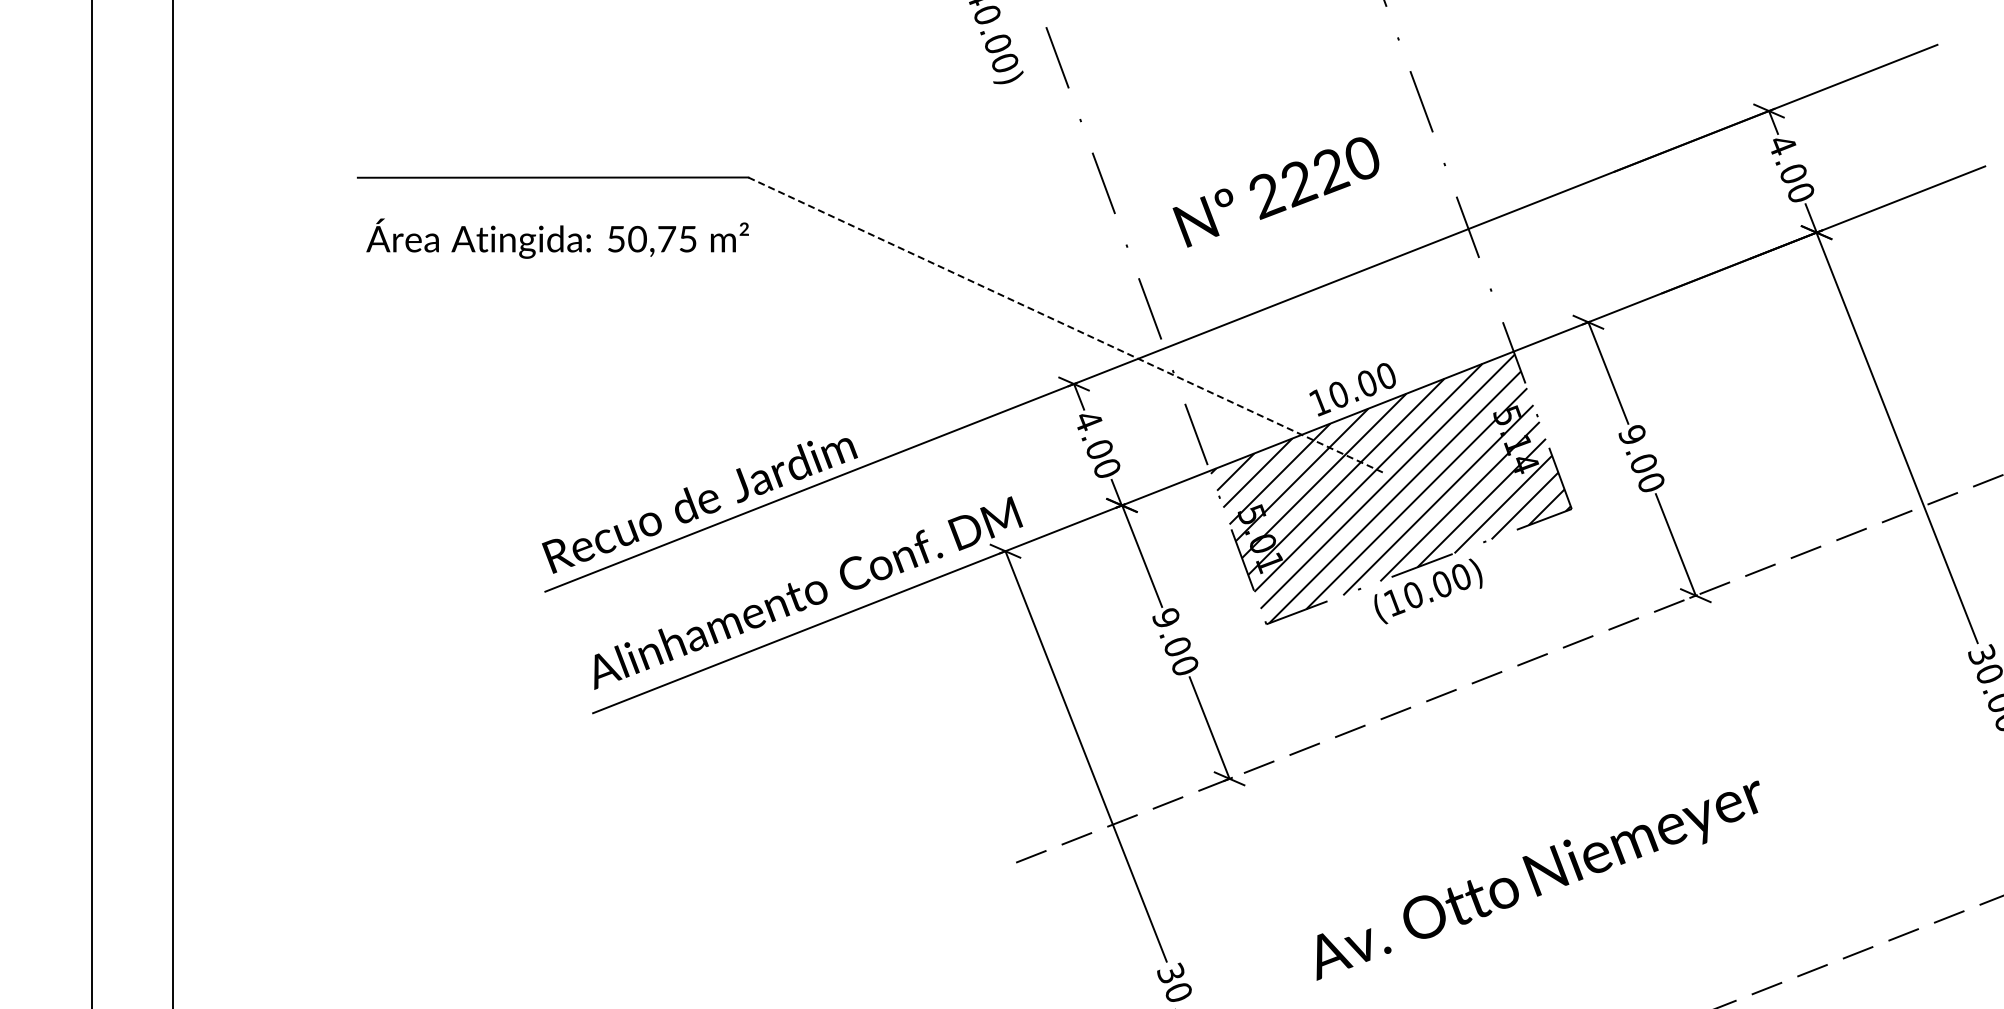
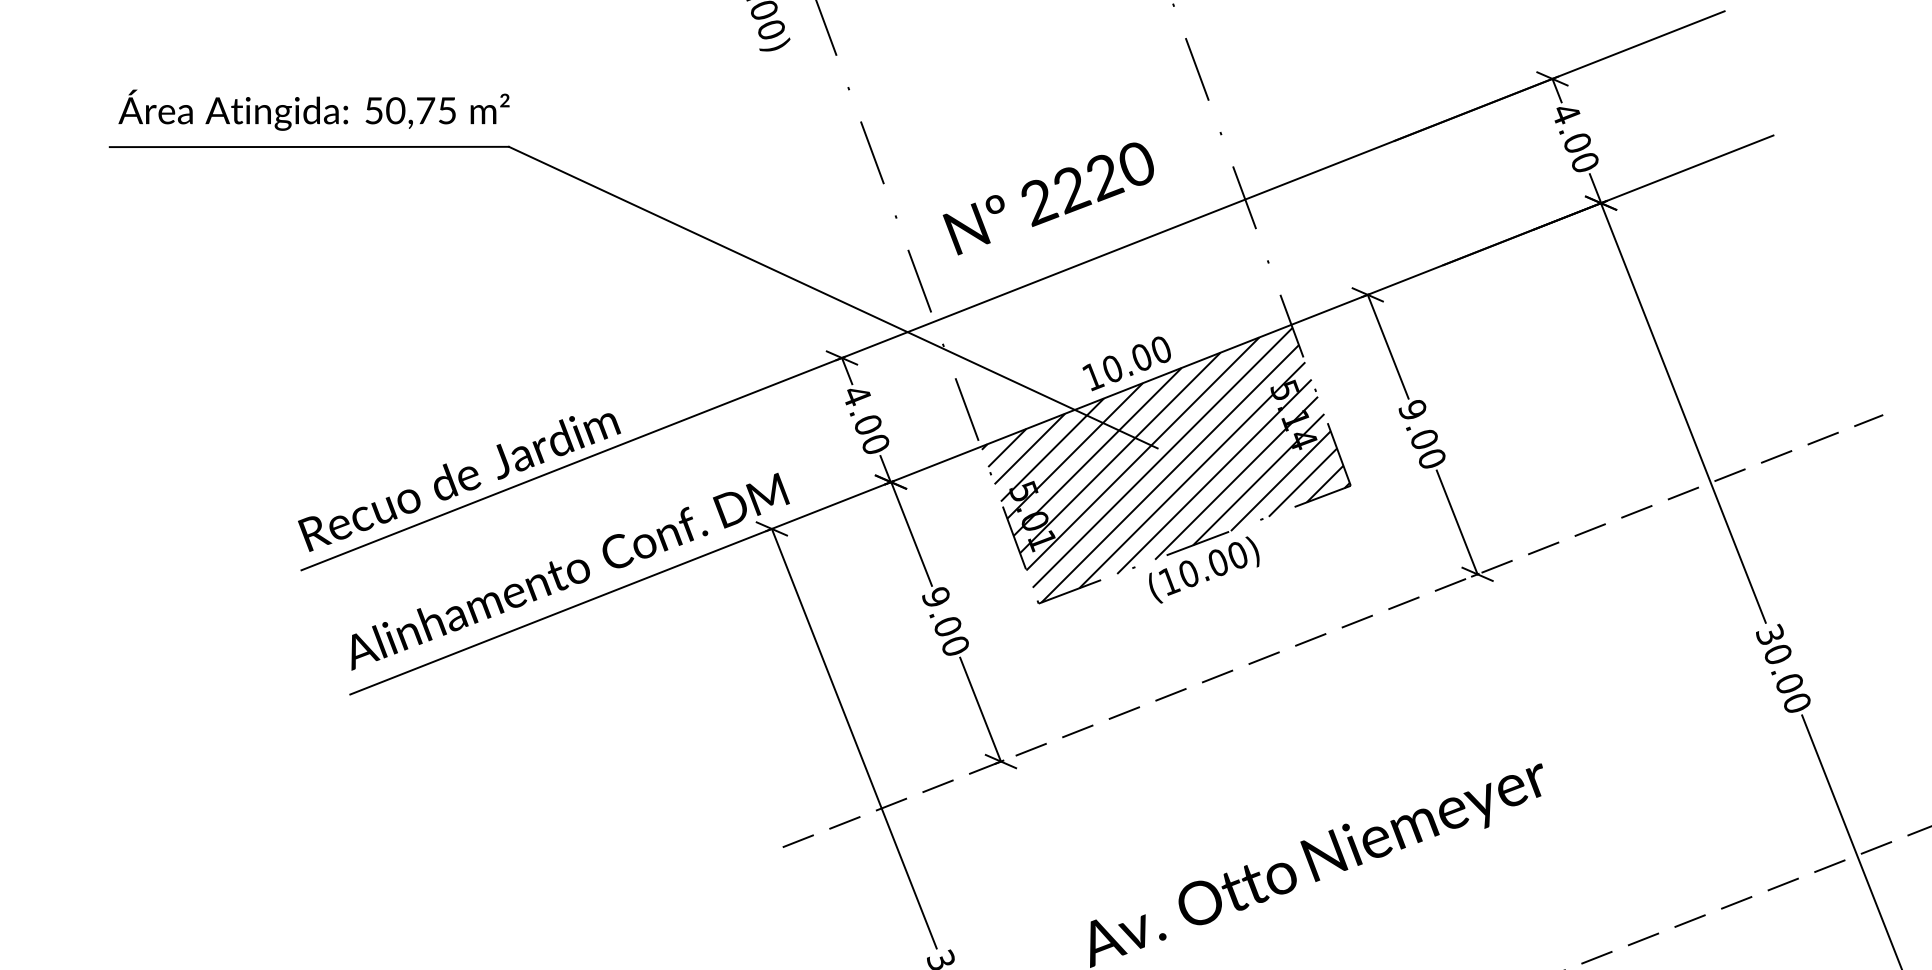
text: (1275, 192) -> (1047, 198), moved
text: (557, 238) -> (313, 110), moved
line: (1065, 324) -> (833, 297), dashed -> solid

